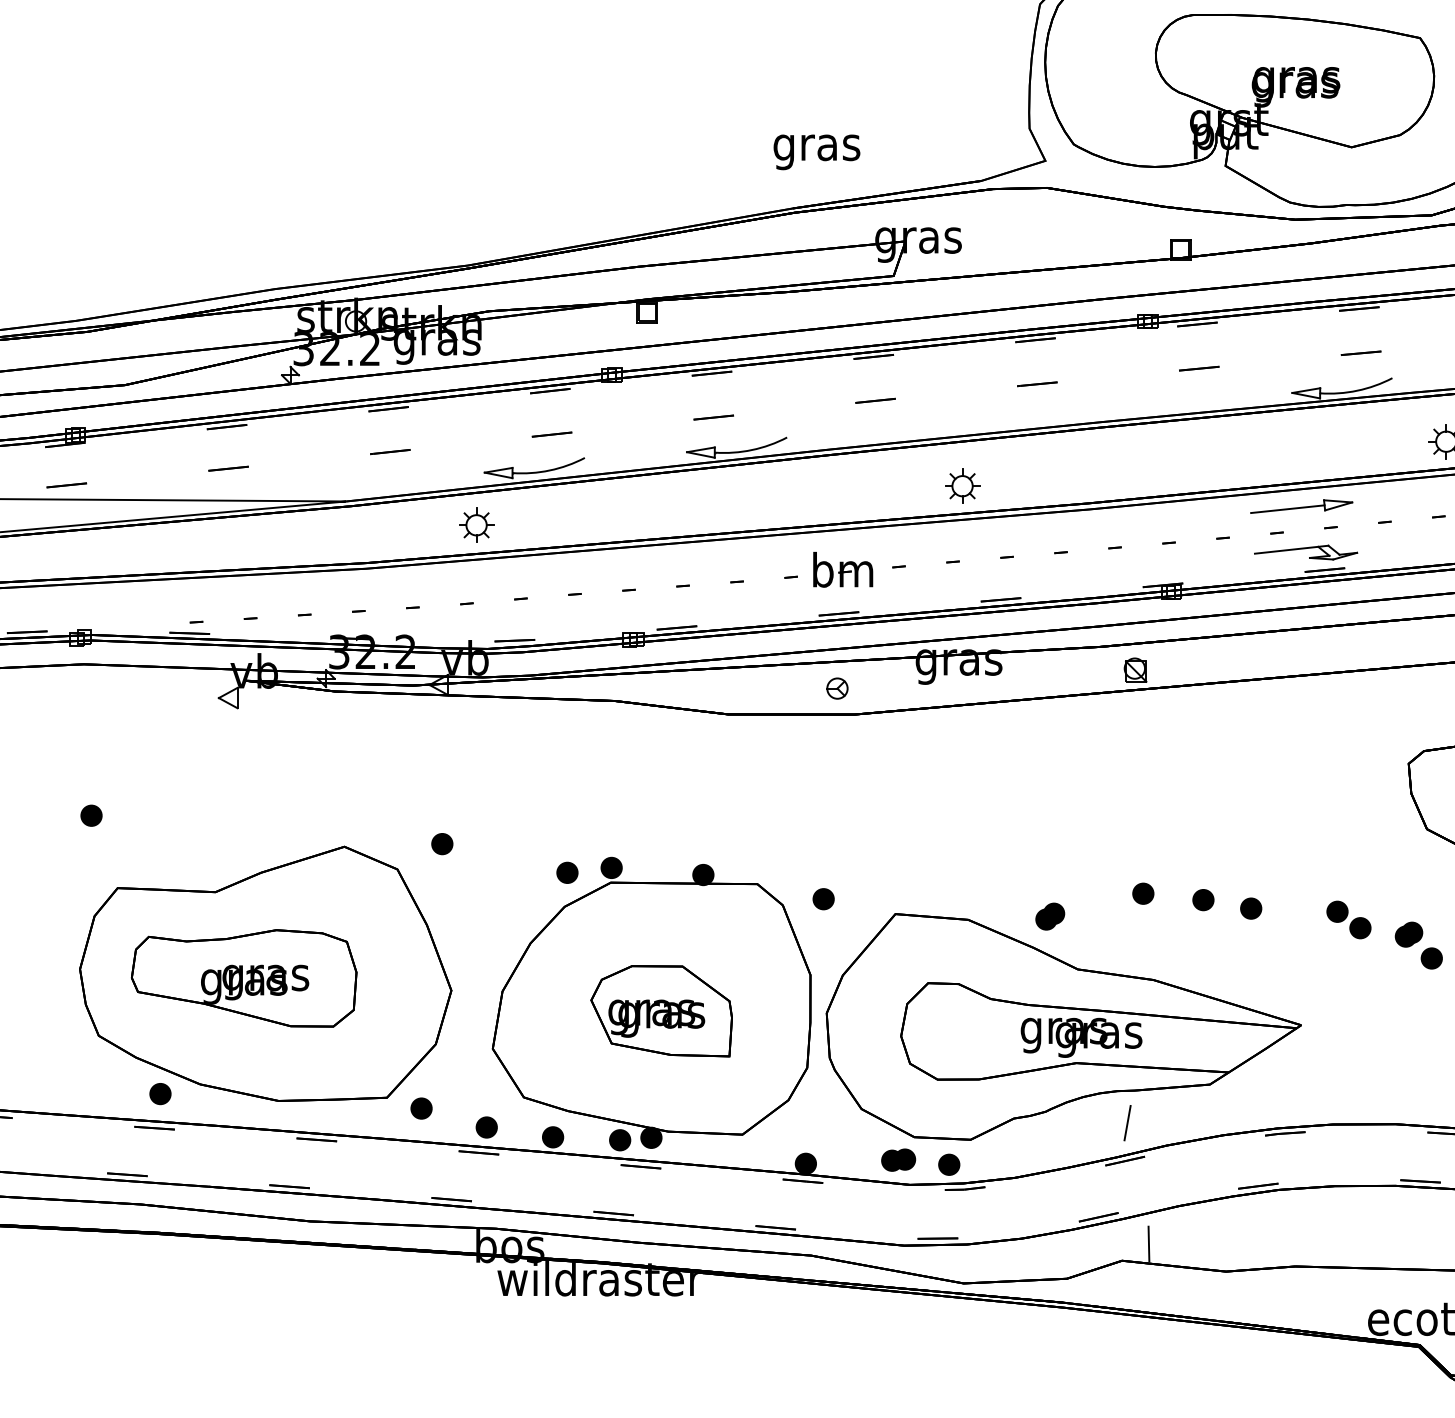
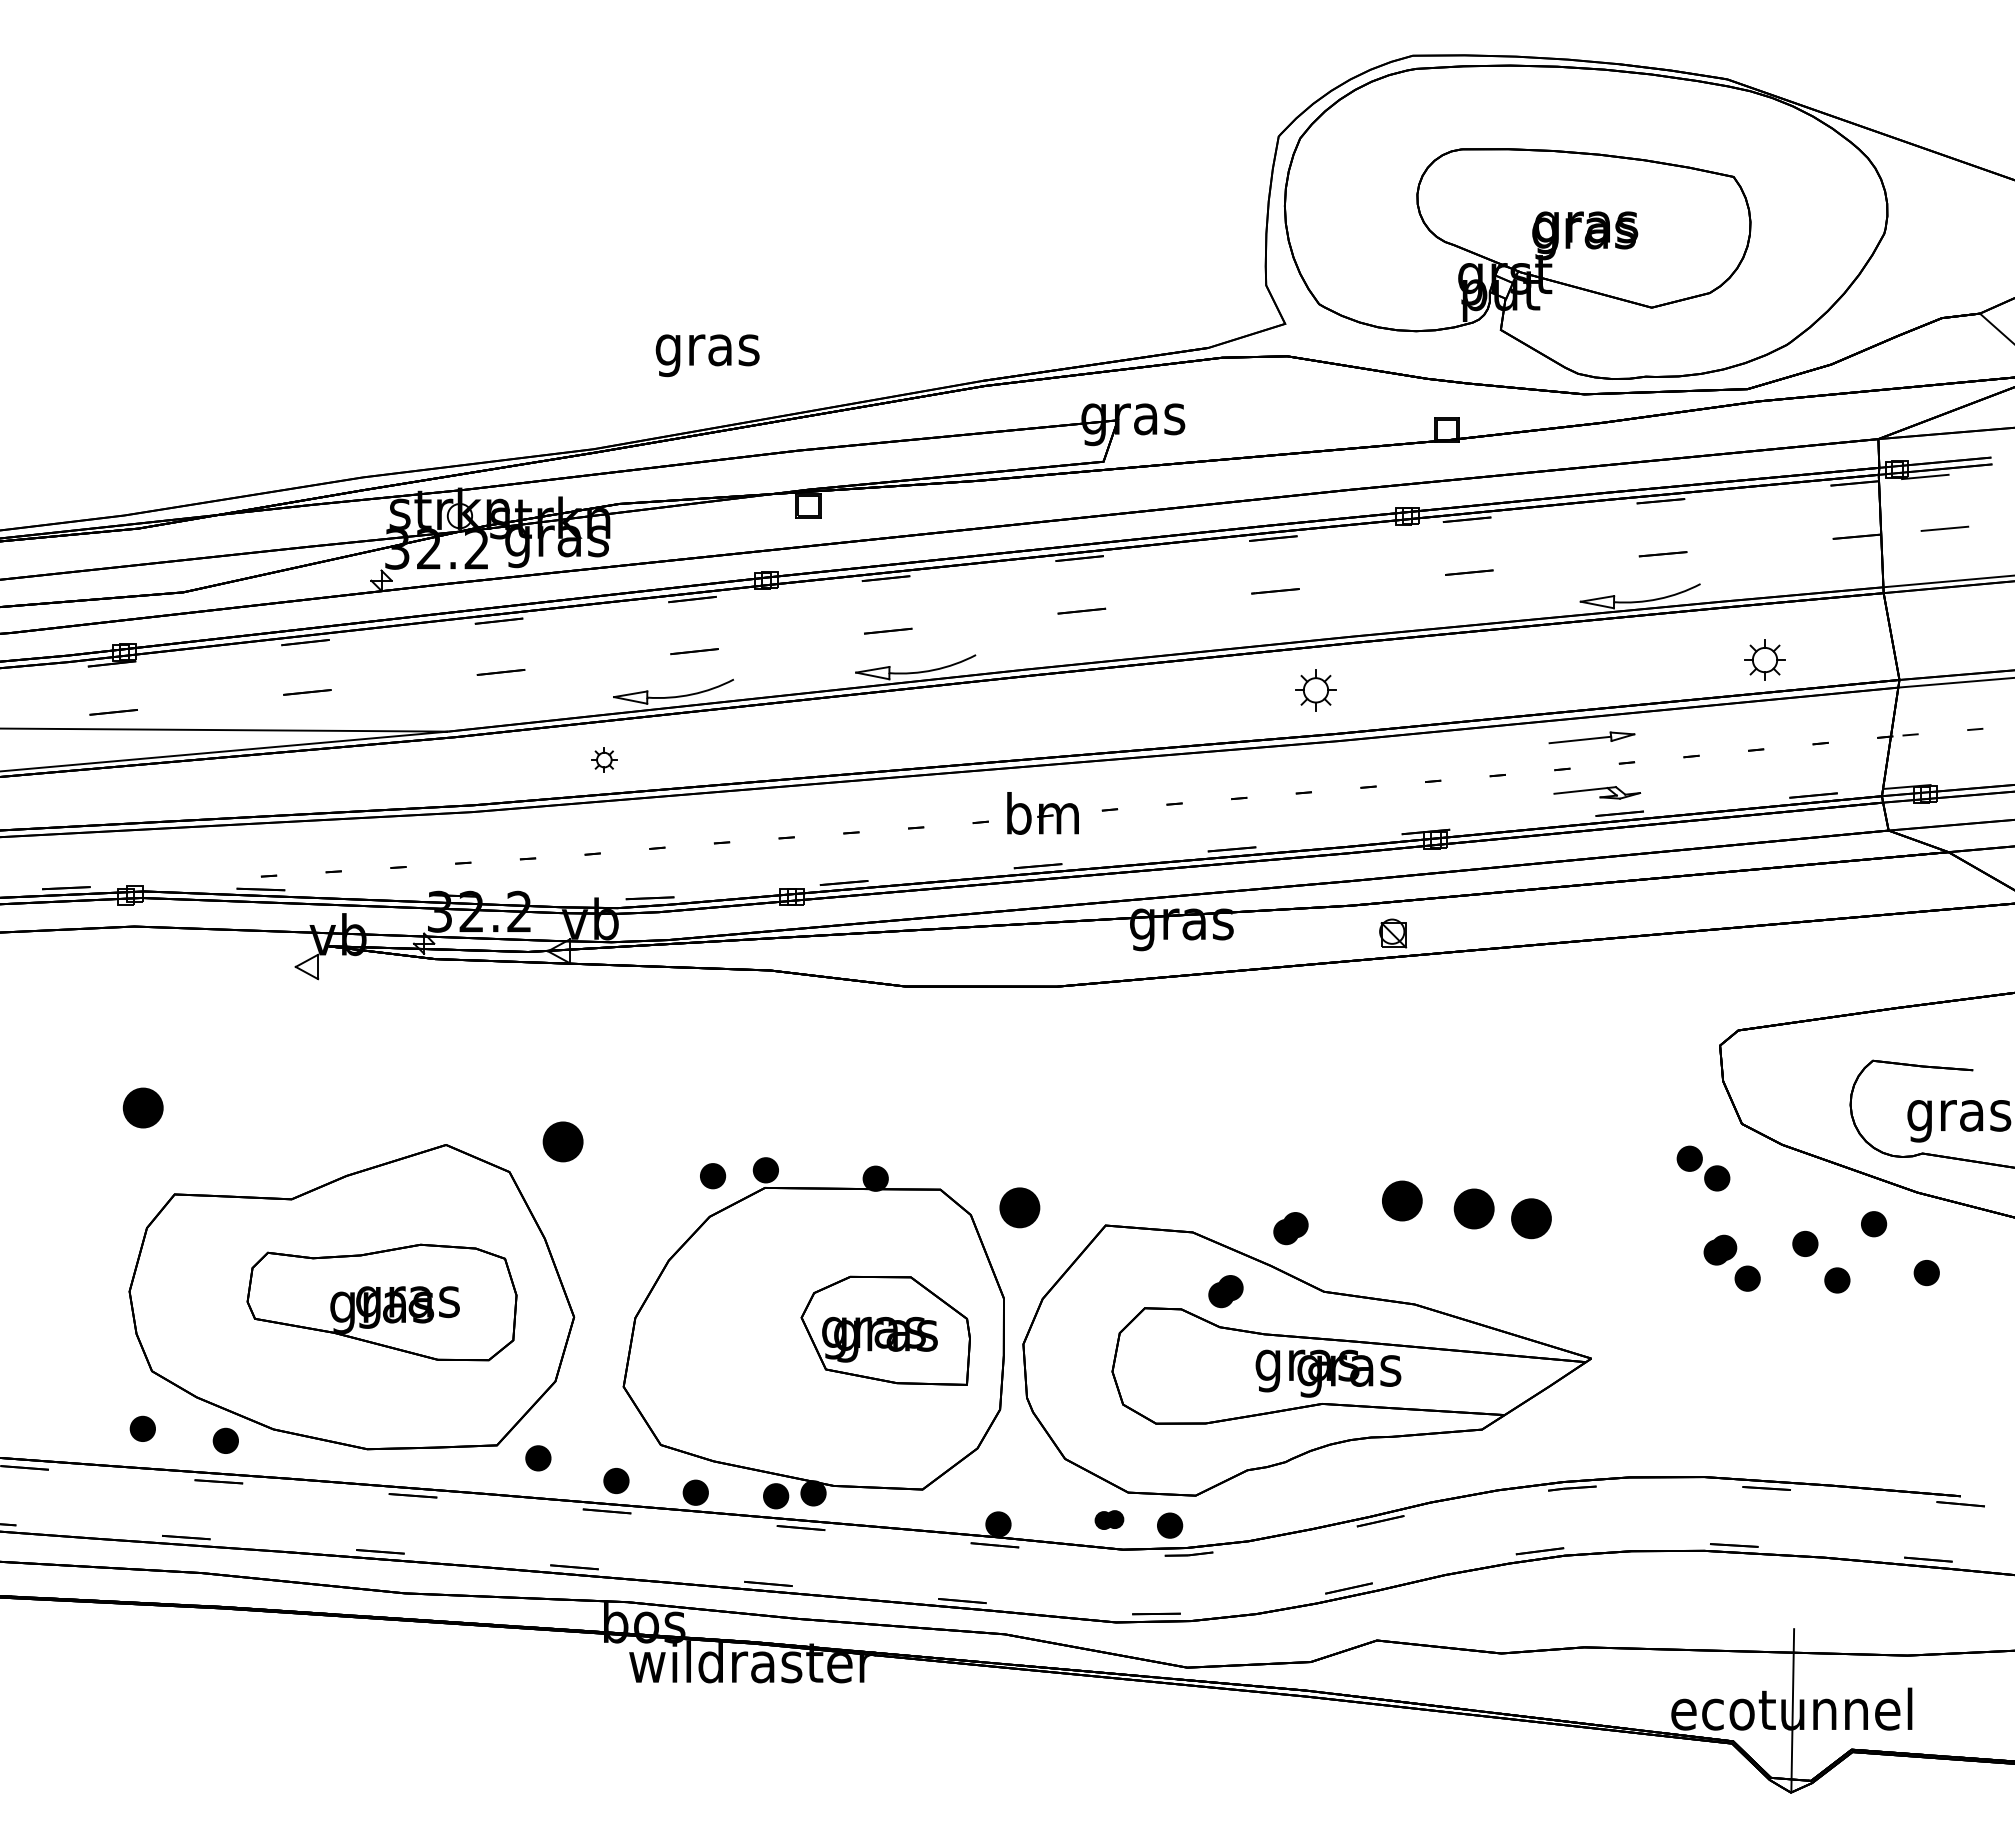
text: (816, 152) -> (707, 355), moved
part: (962, 486) -> (1315, 690), moved
part: (1301, 506) -> (1591, 737), size x0.7
part: (476, 524) -> (604, 759), size x0.6
part: (1306, 552) -> (1597, 792), size x0.7
part: (837, 688) -> (1036, 955), removed
part: (91, 815) -> (143, 1107), size x1.6
part: (442, 843) -> (563, 1141), size x1.6
part: (1143, 894) -> (1402, 1201), size x1.6
part: (823, 899) -> (1019, 1207), size x1.6
part: (1203, 899) -> (1474, 1208), size x1.6
part: (1251, 909) -> (1531, 1219), size x1.6
part: (1348, 919) -> (1703, 1168), moved
part: (995, 969) -> (1225, 1291), added
part: (243, 978) -> (381, 1302), moved
part: (661, 1010) -> (885, 1330), moved
part: (90, 1083) -> (142, 1428), added
line: (1127, 1122) -> (1383, 1475), removed
part: (898, 1159) -> (1109, 1519), size x0.7
line: (1148, 1244) -> (1408, 1620), removed

